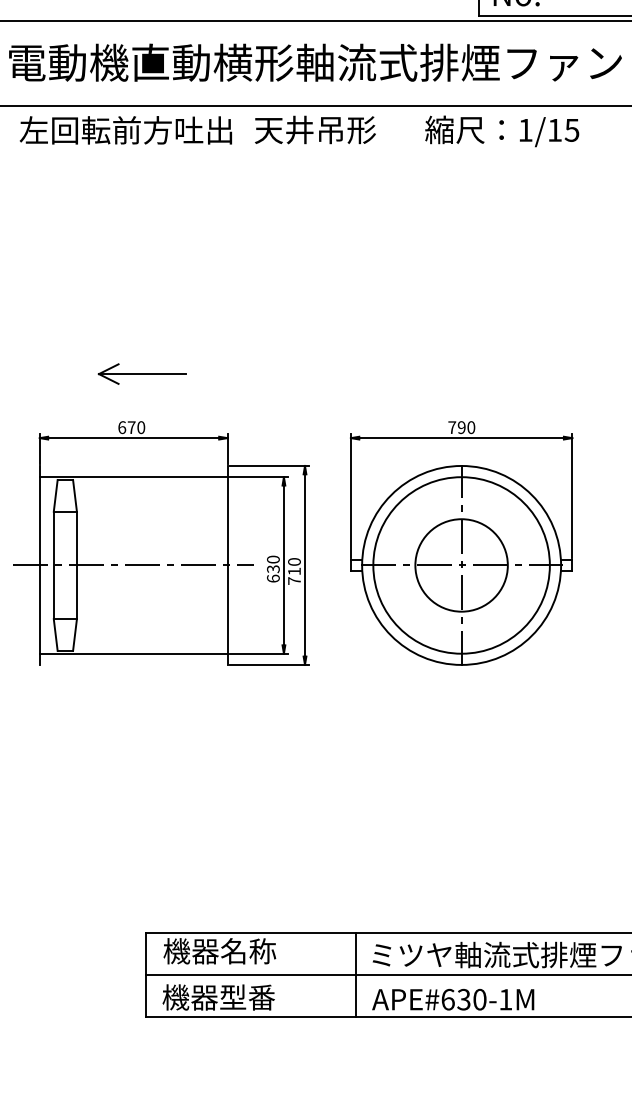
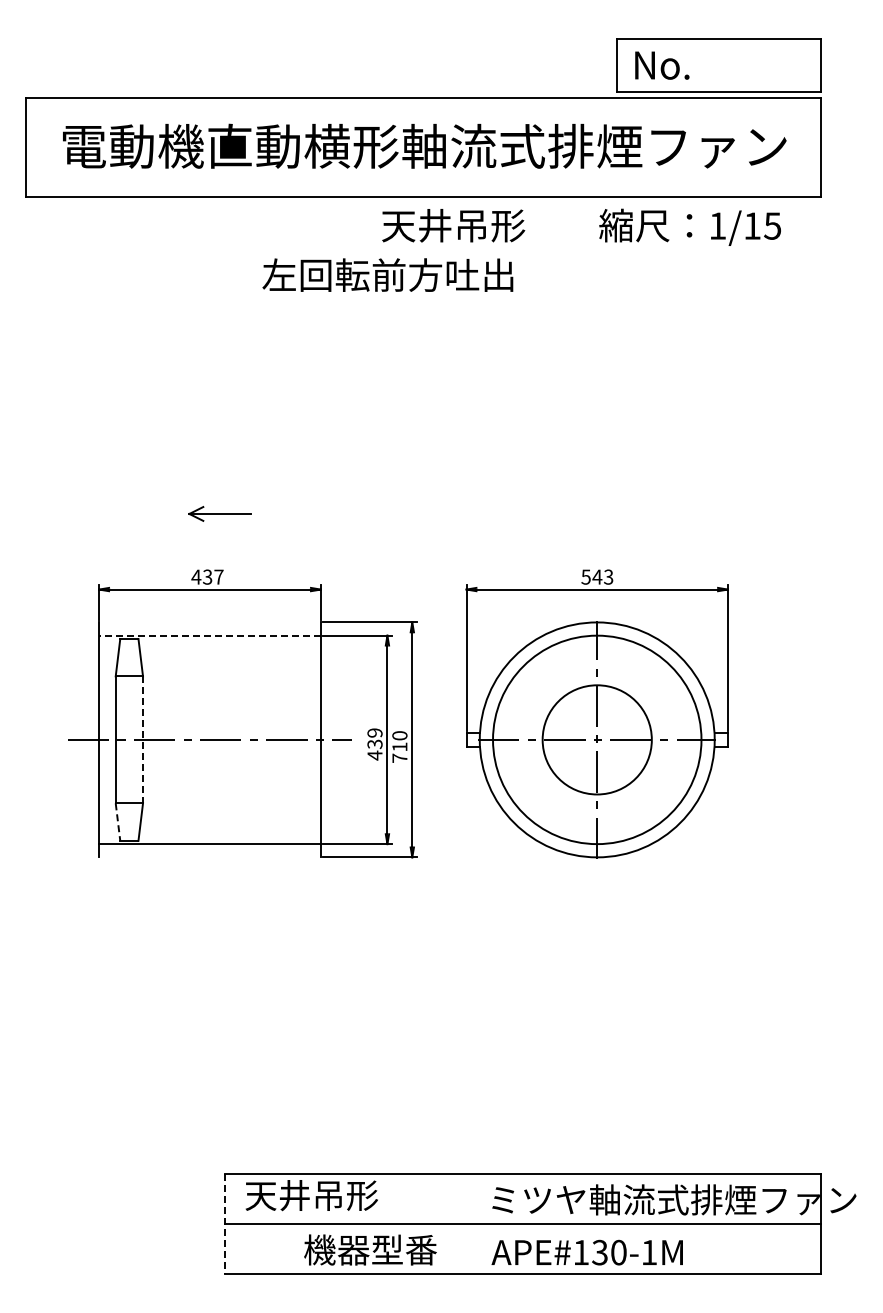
text: (125, 129) -> (387, 274), moved
text: (315, 129) -> (453, 225), moved
text: (501, 130) -> (689, 226), moved
part: (141, 373) -> (219, 513), size x0.6
text: (131, 427) -> (207, 576), 670 -> 437
text: (461, 427) -> (597, 576), 790 -> 543
line: (134, 477) -> (210, 635), solid -> dashed
line: (77, 565) -> (143, 740), solid -> dashed
text: (272, 569) -> (374, 744), 630 -> 439
line: (56, 635) -> (118, 822), solid -> dashed
text: (219, 951) -> (311, 1195), 機器名称 -> 天井吊形
line: (145, 975) -> (224, 1223), solid -> dashed
line: (356, 975) -> (473, 1223), removed
text: (218, 997) -> (370, 1249), moved
text: (448, 999) -> (581, 1252), APE#630-1M -> APE#130-1M

